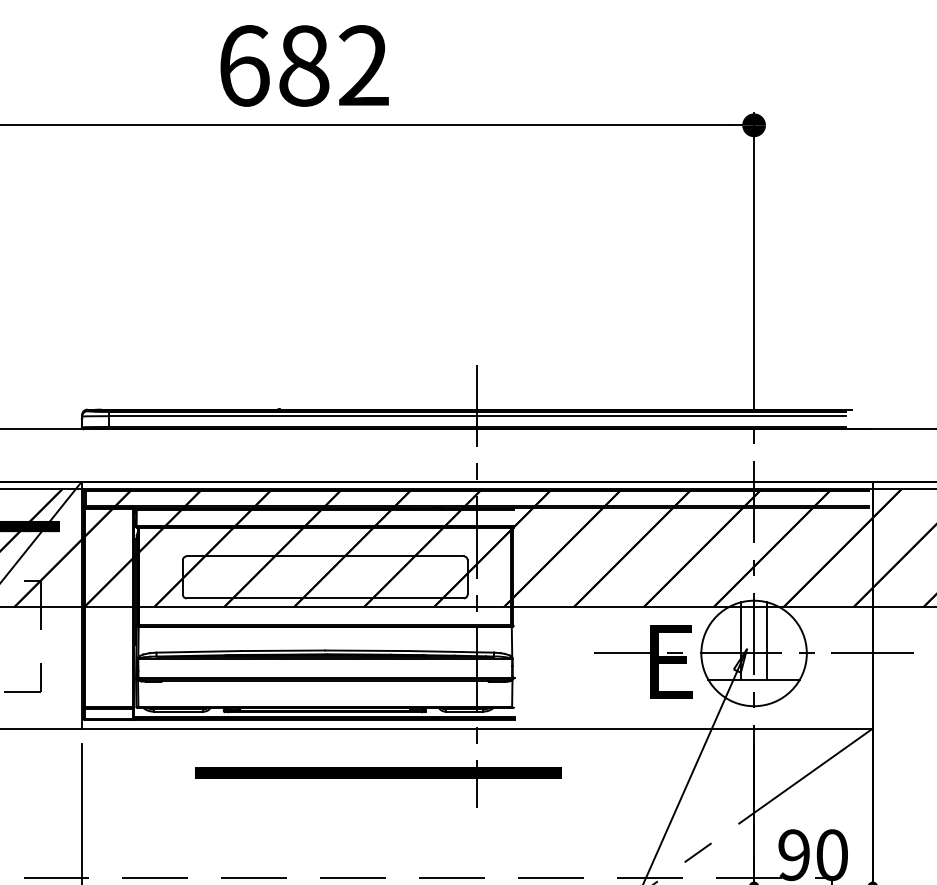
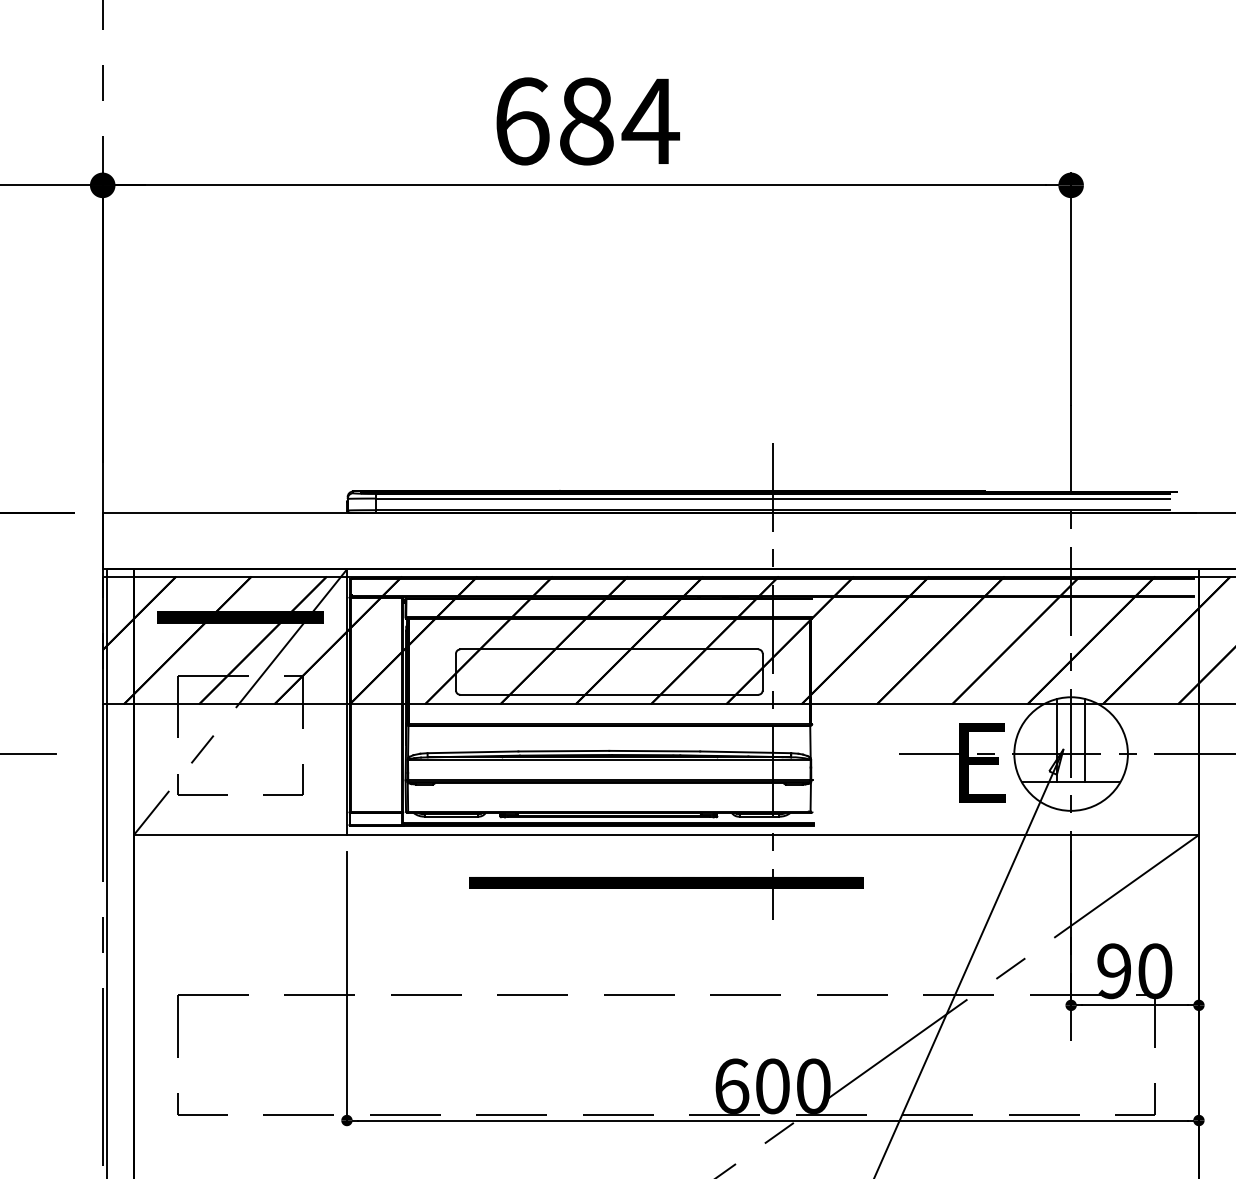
text: (363, 65) -> (650, 120), 682 -> 684

